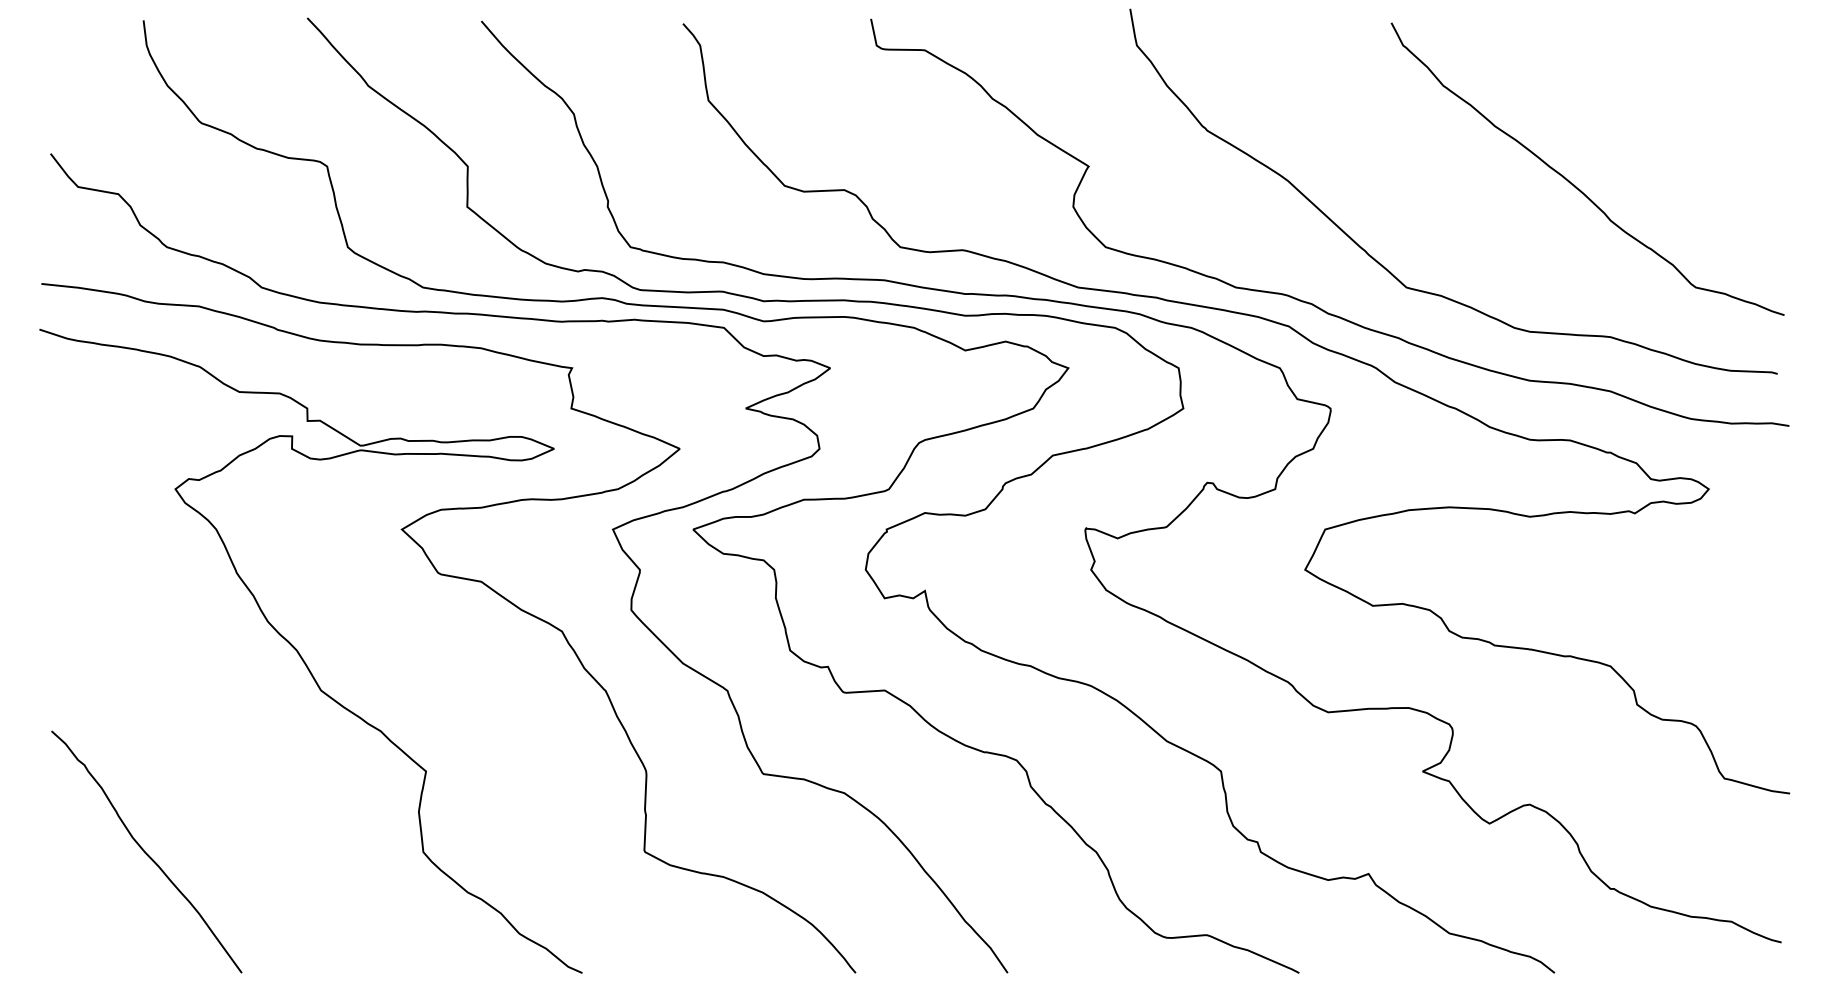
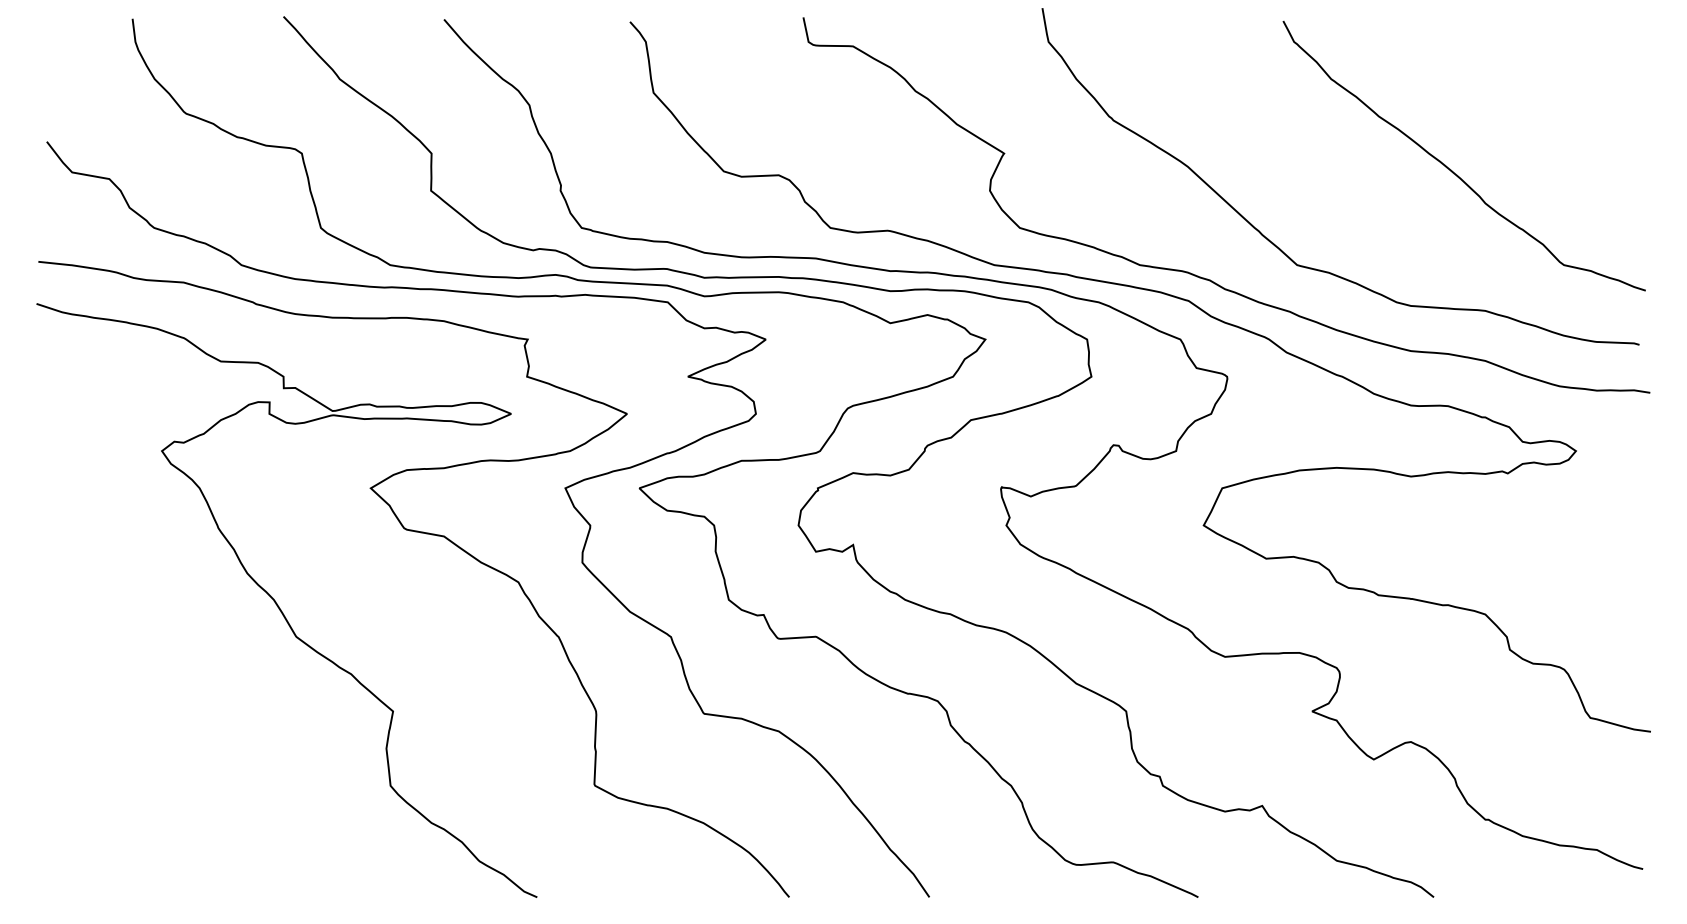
curve: (145, 851) -> (134, 785), removed

